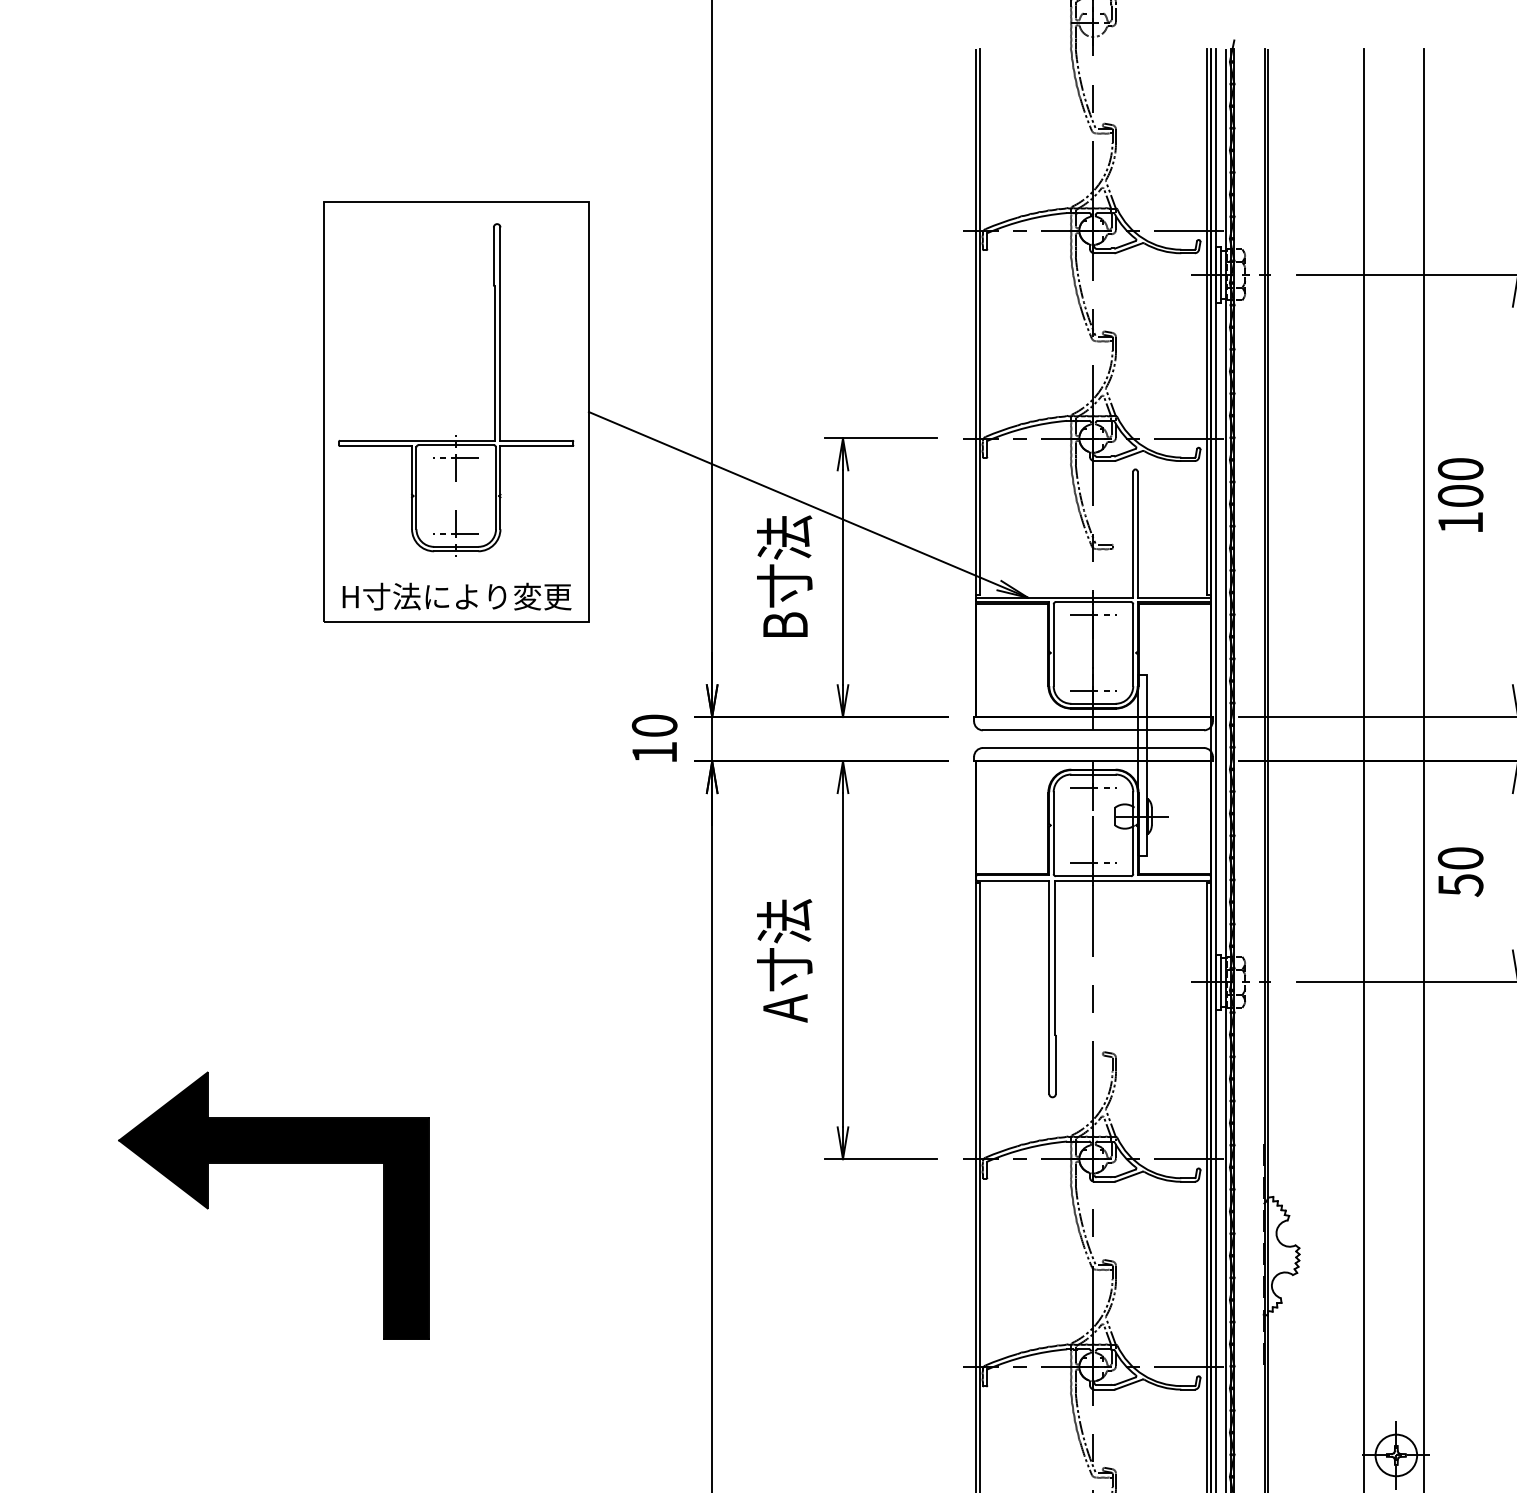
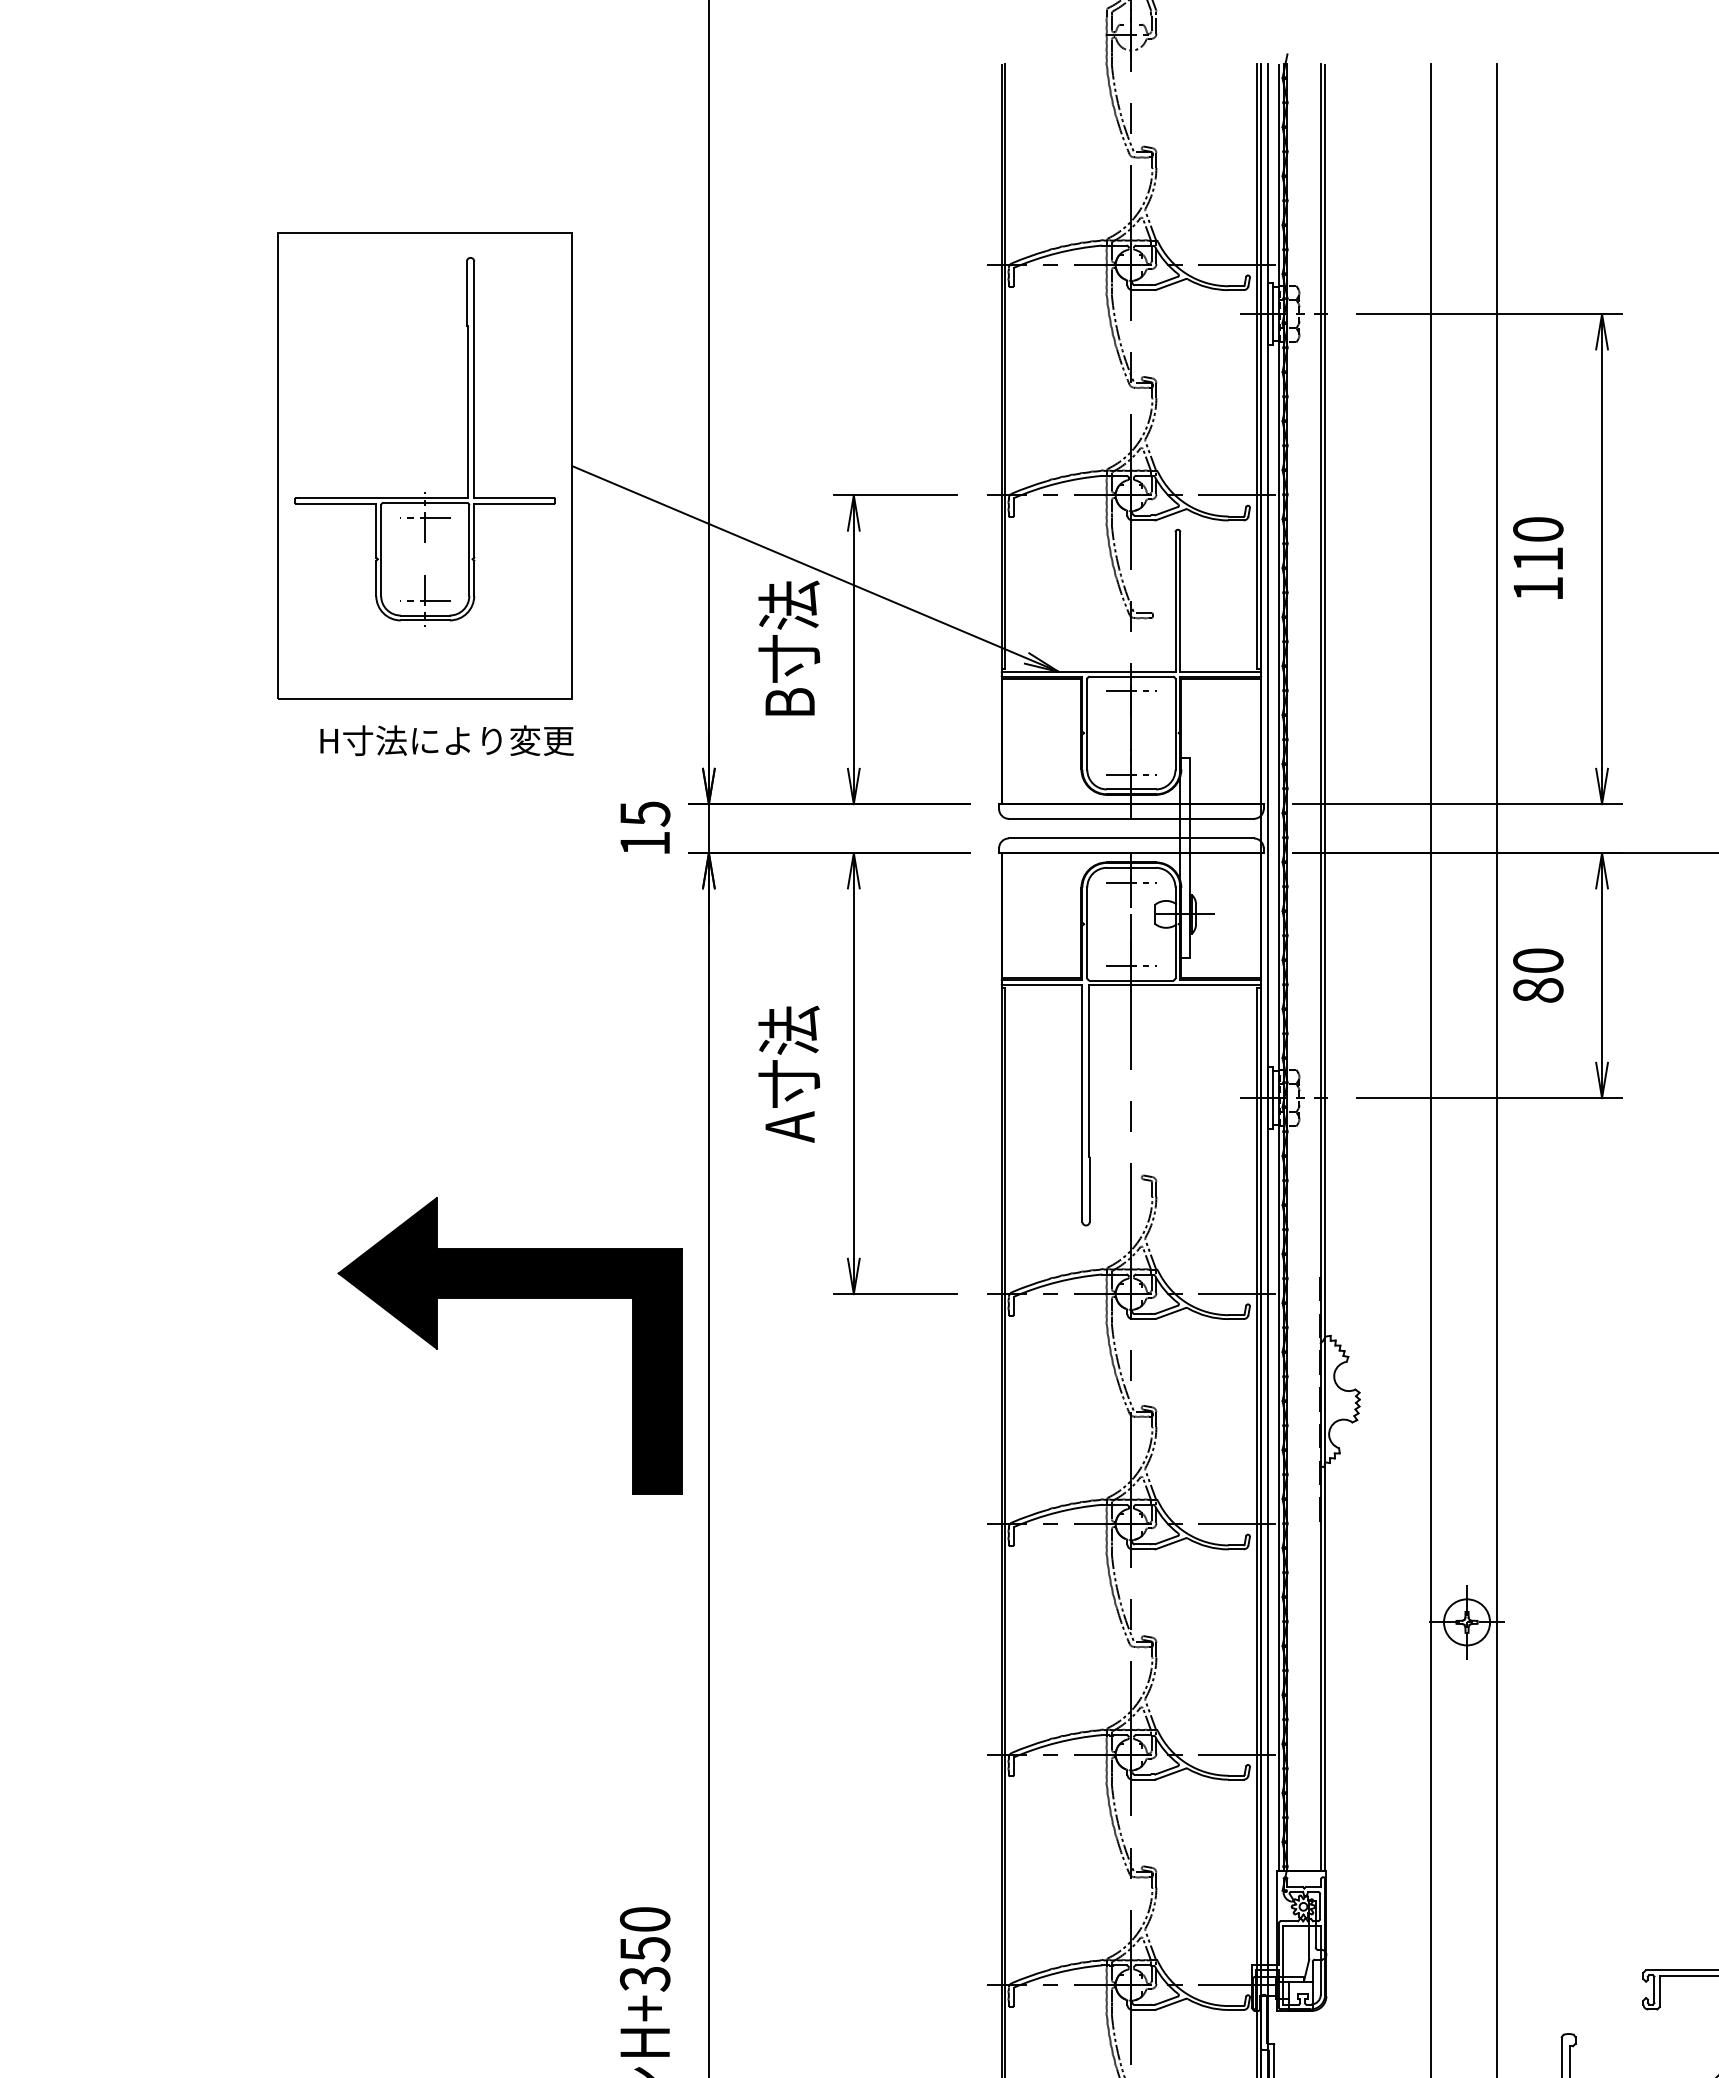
text: (1460, 496) -> (1538, 559), 100 -> 110
text: (456, 596) -> (446, 740), moved
text: (654, 725) -> (644, 813), 10 -> 15
text: (1460, 885) -> (1538, 990), 50 -> 80
part: (273, 1163) -> (509, 1298), moved

